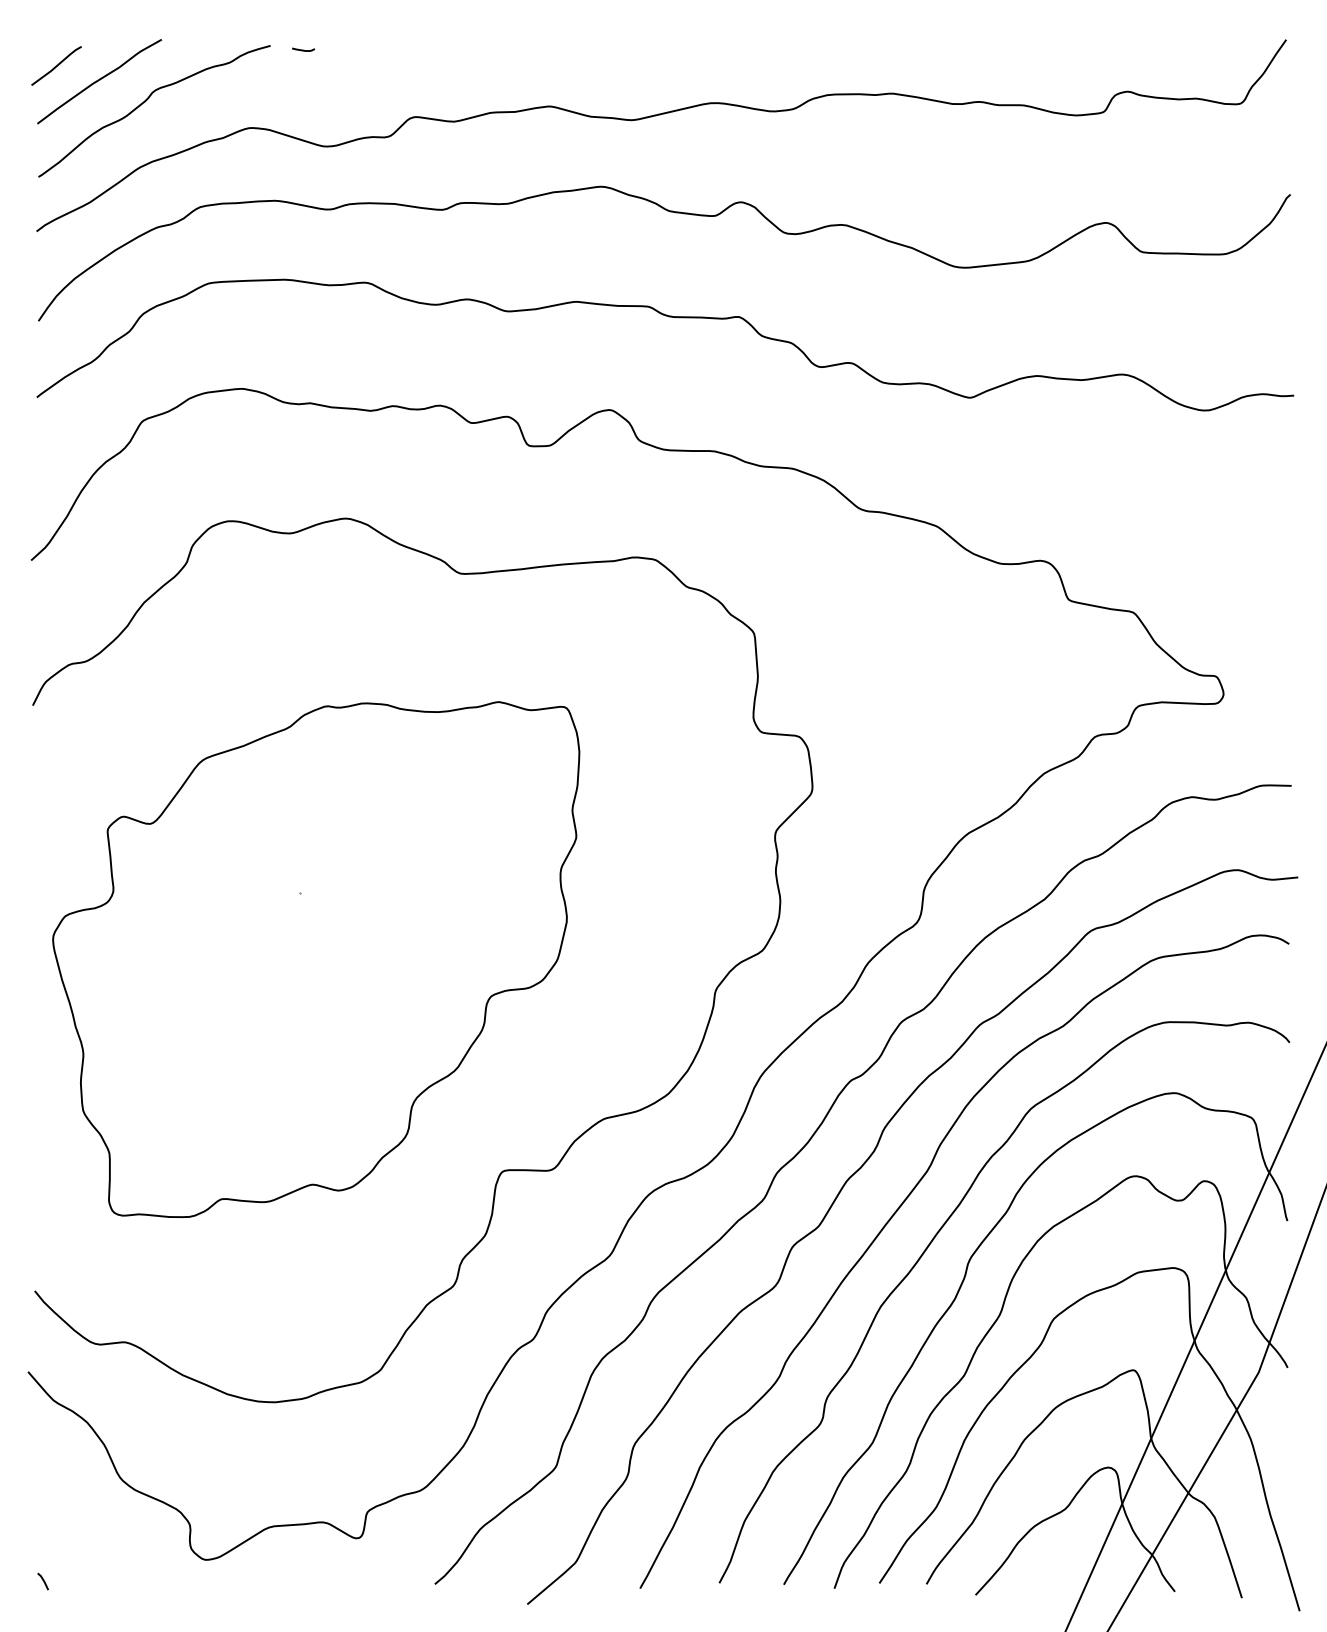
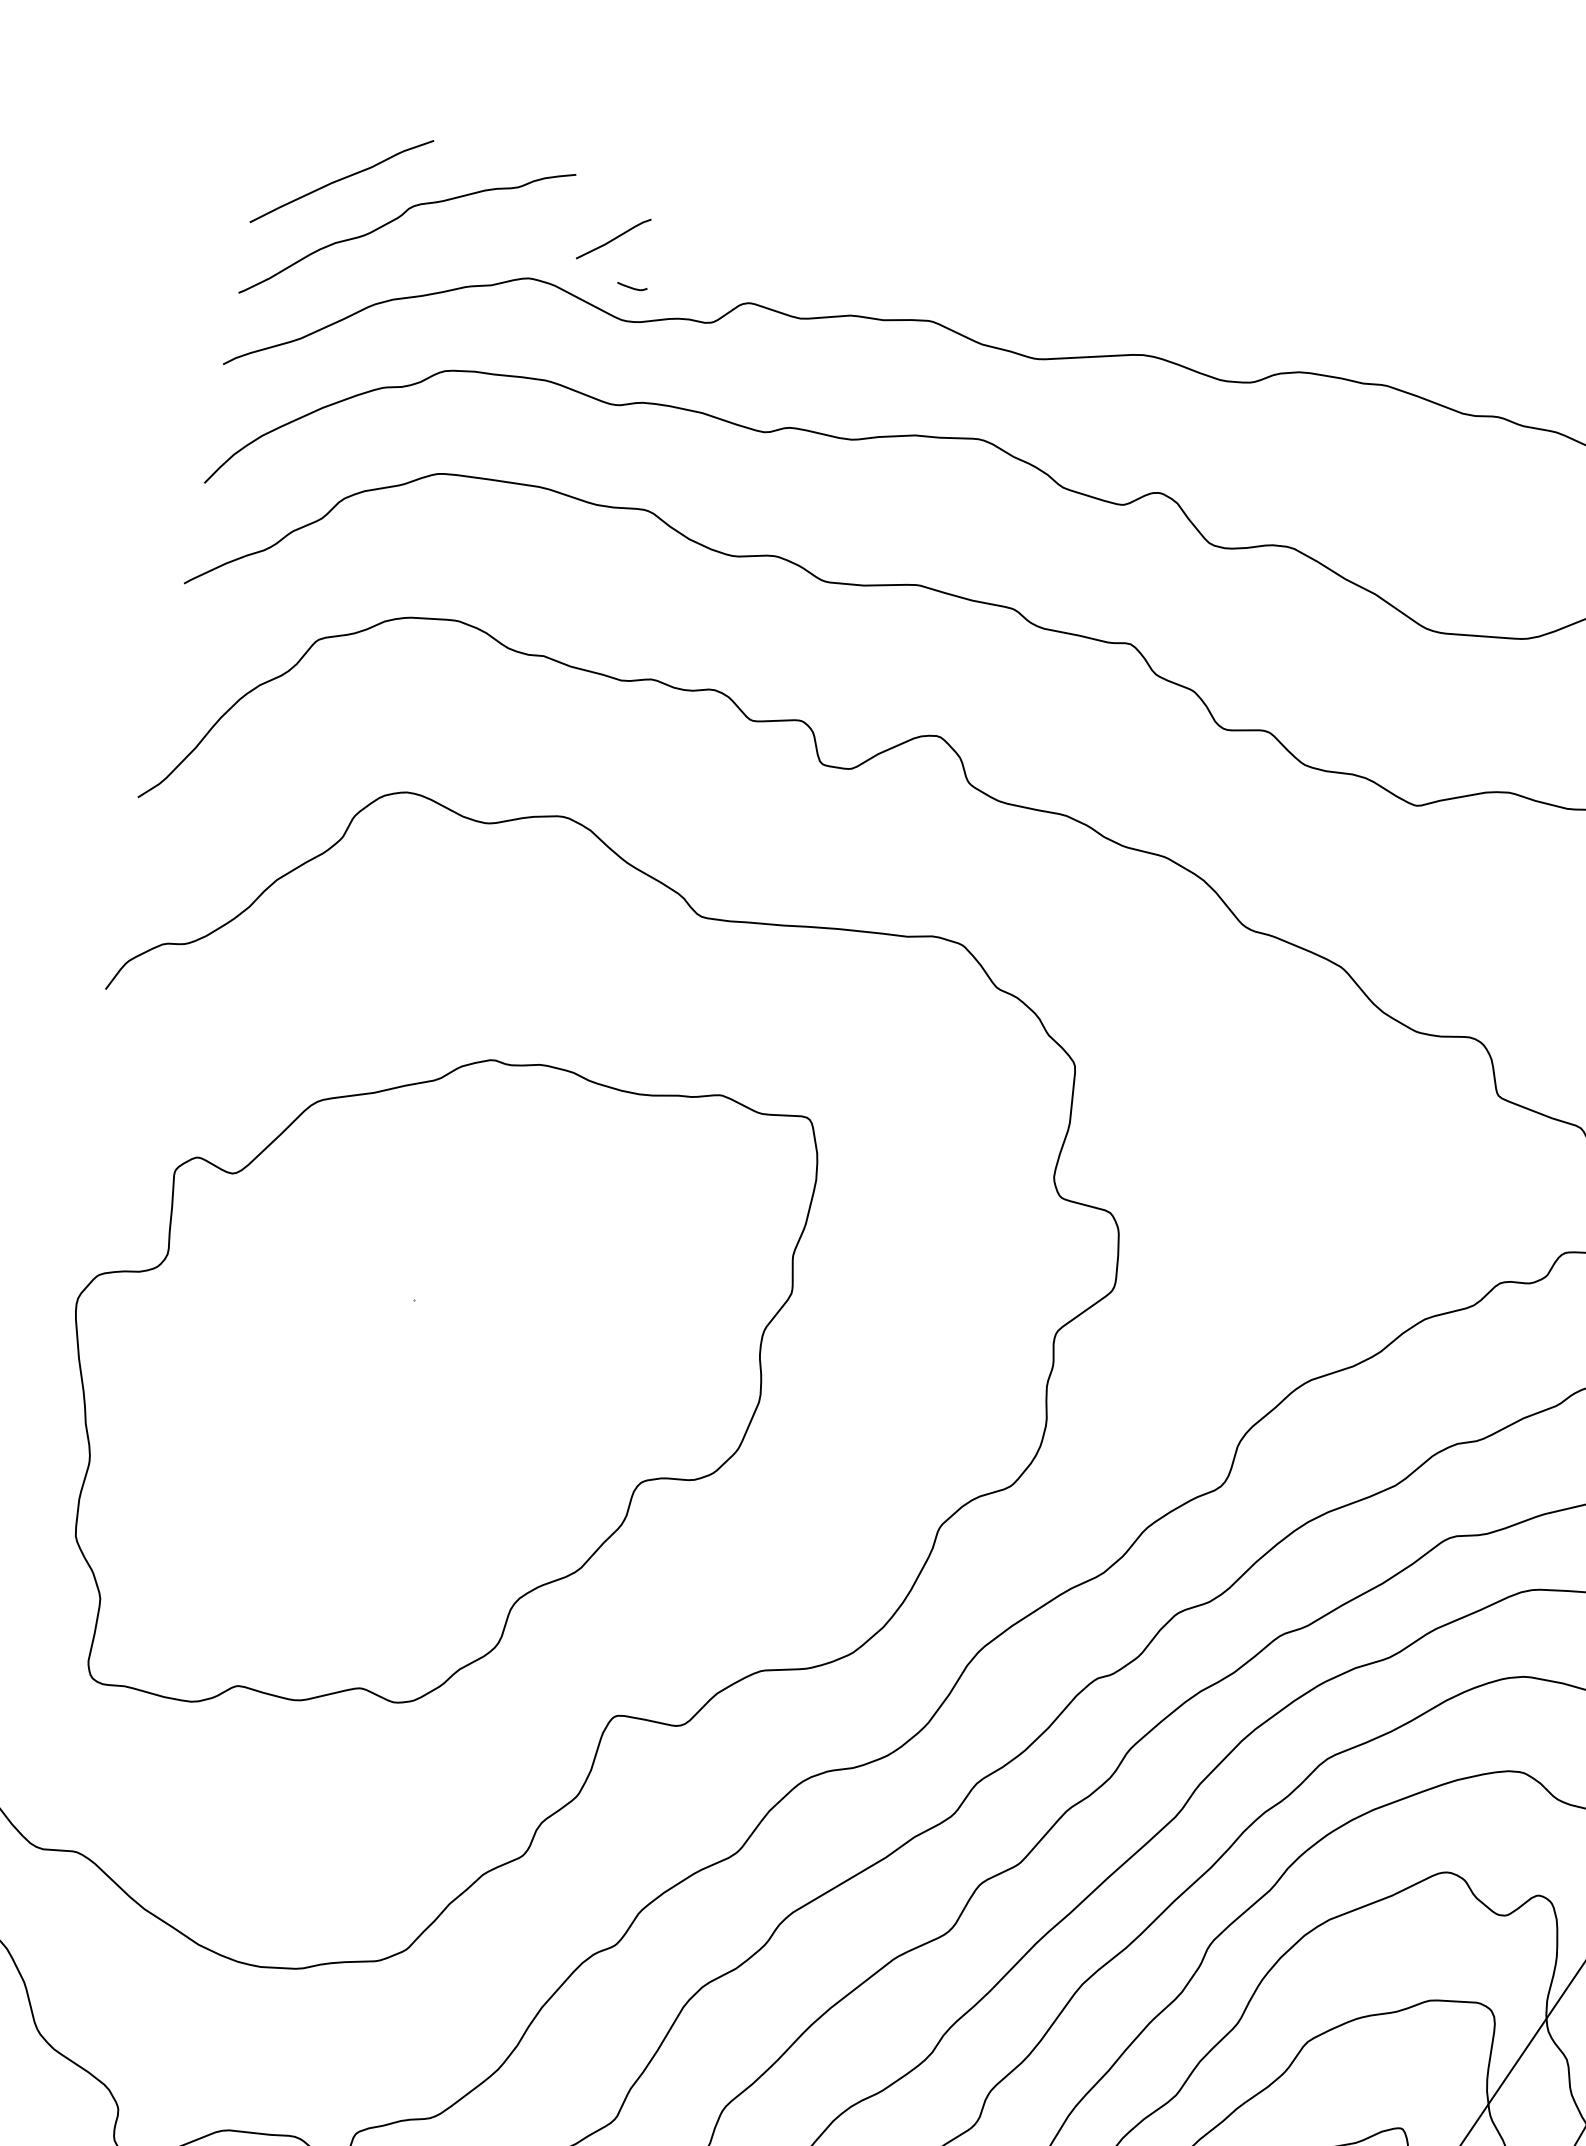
curve: (303, 49) -> (632, 286), moved
line: (56, 65) -> (613, 238), moved

